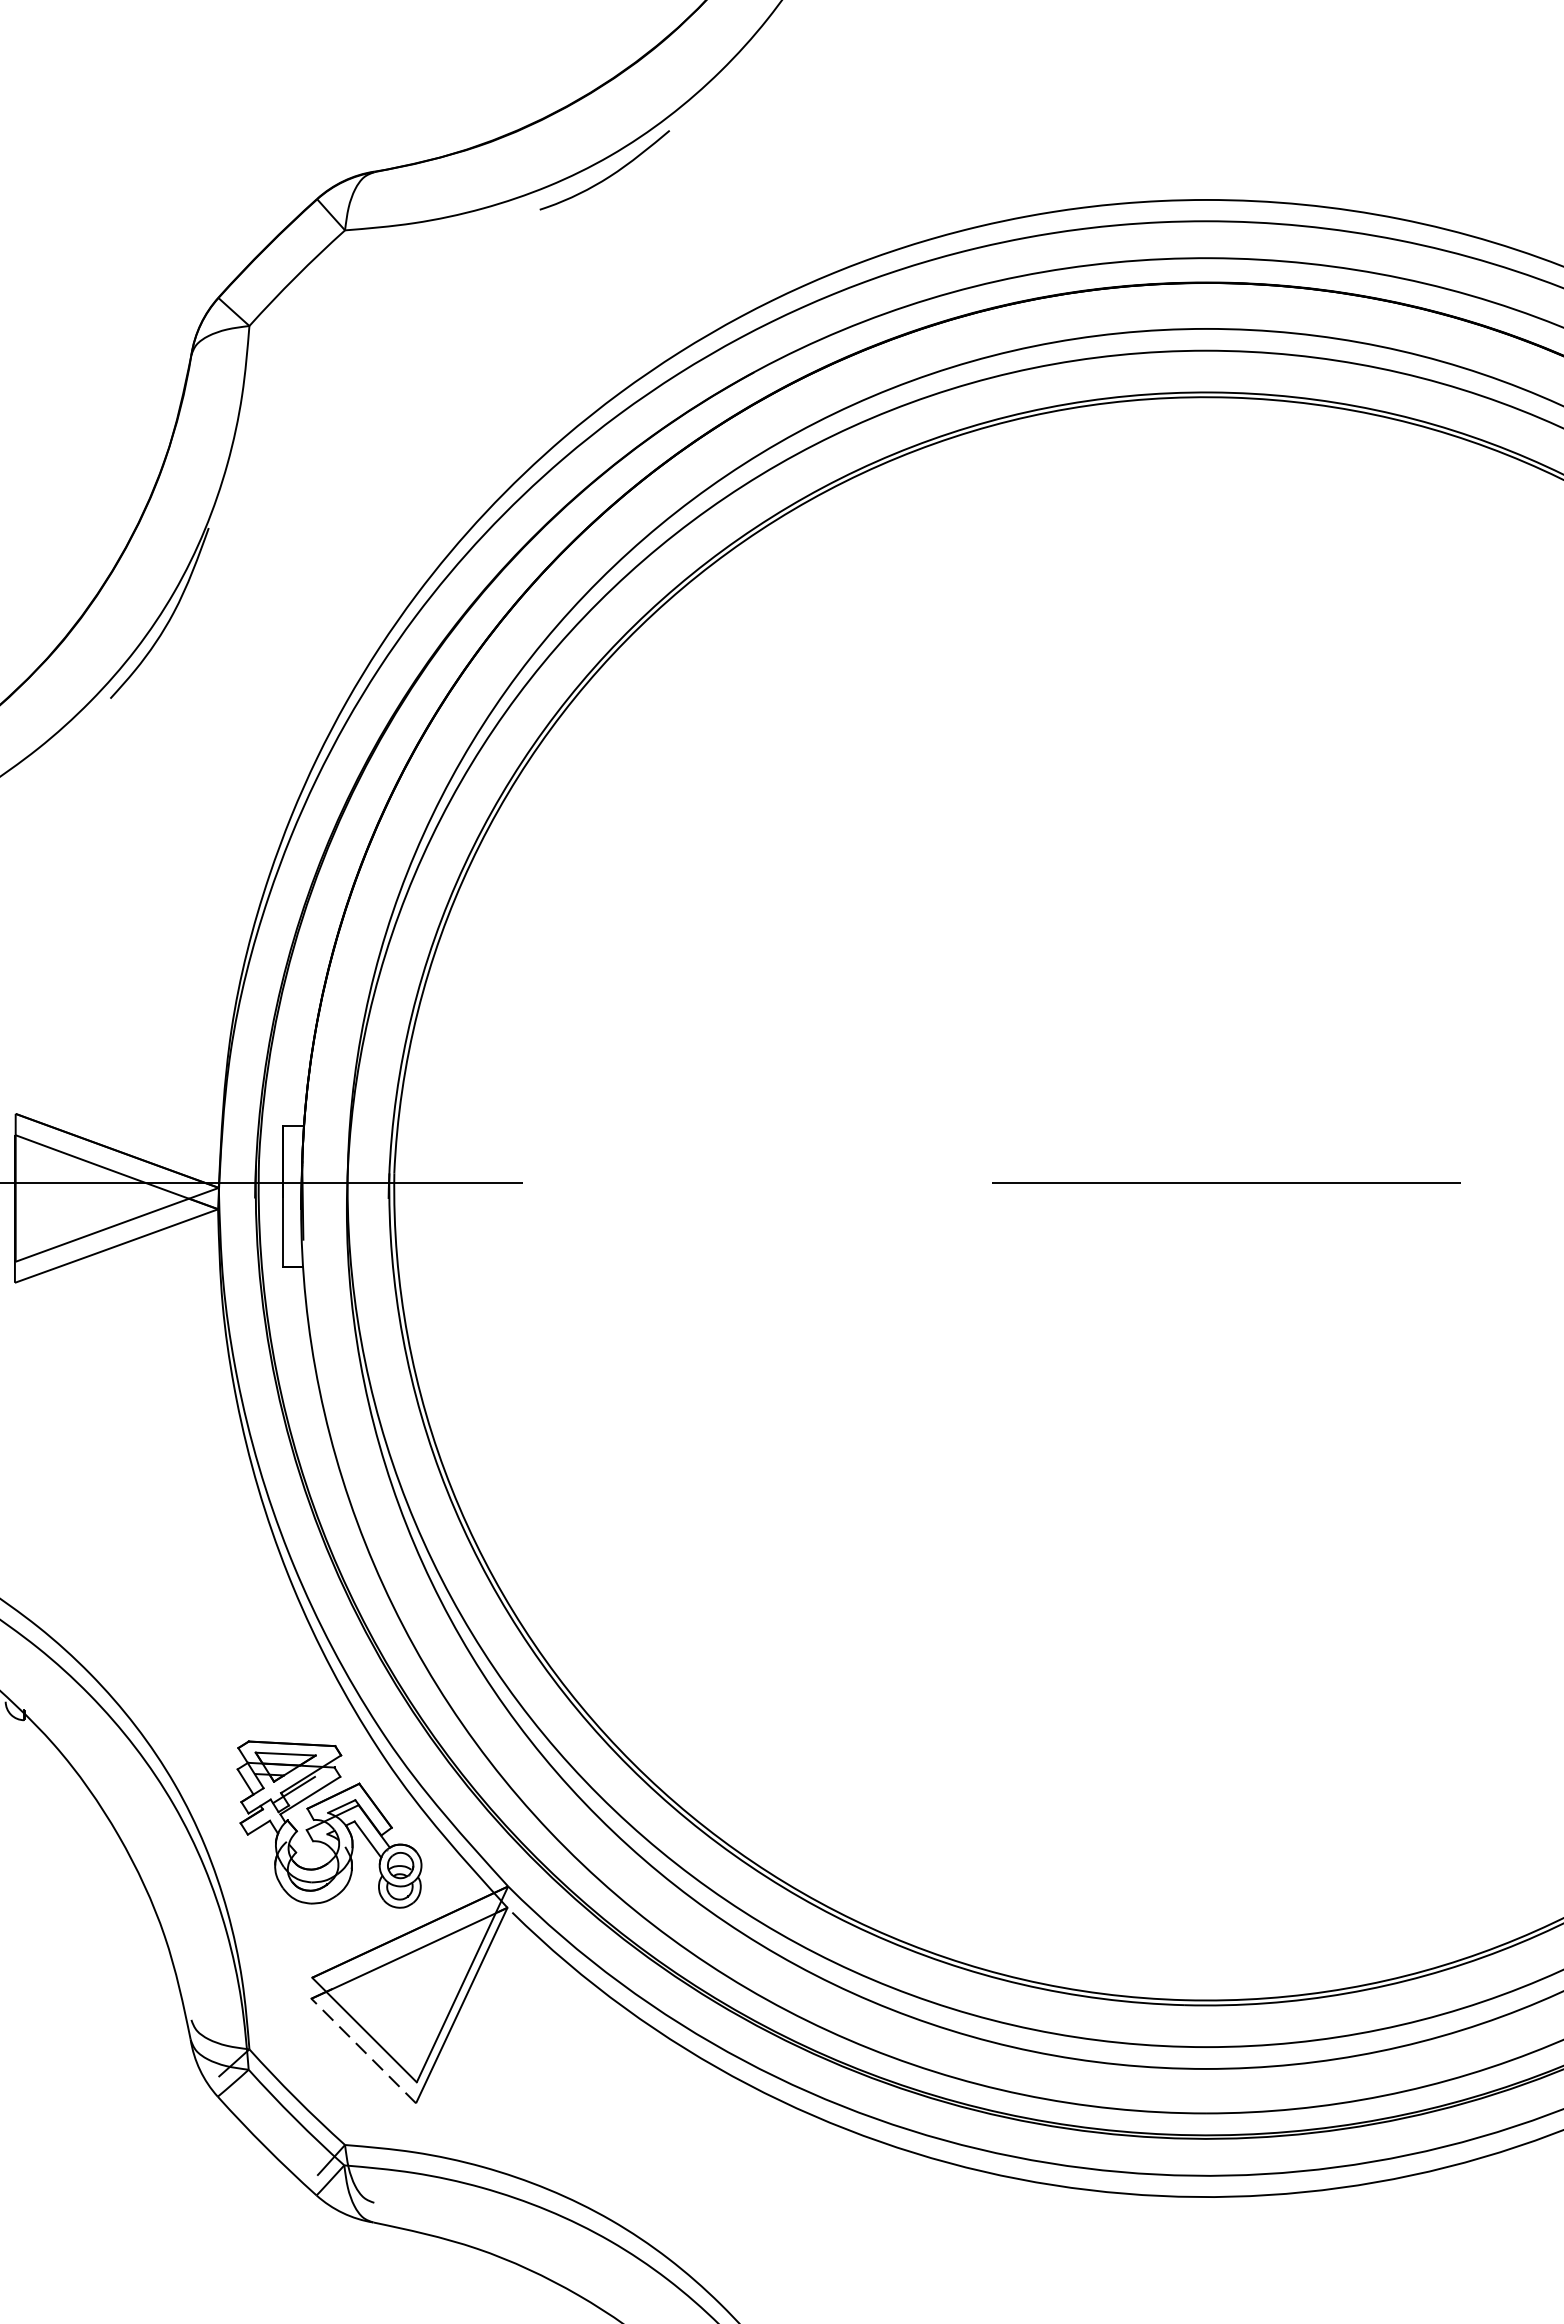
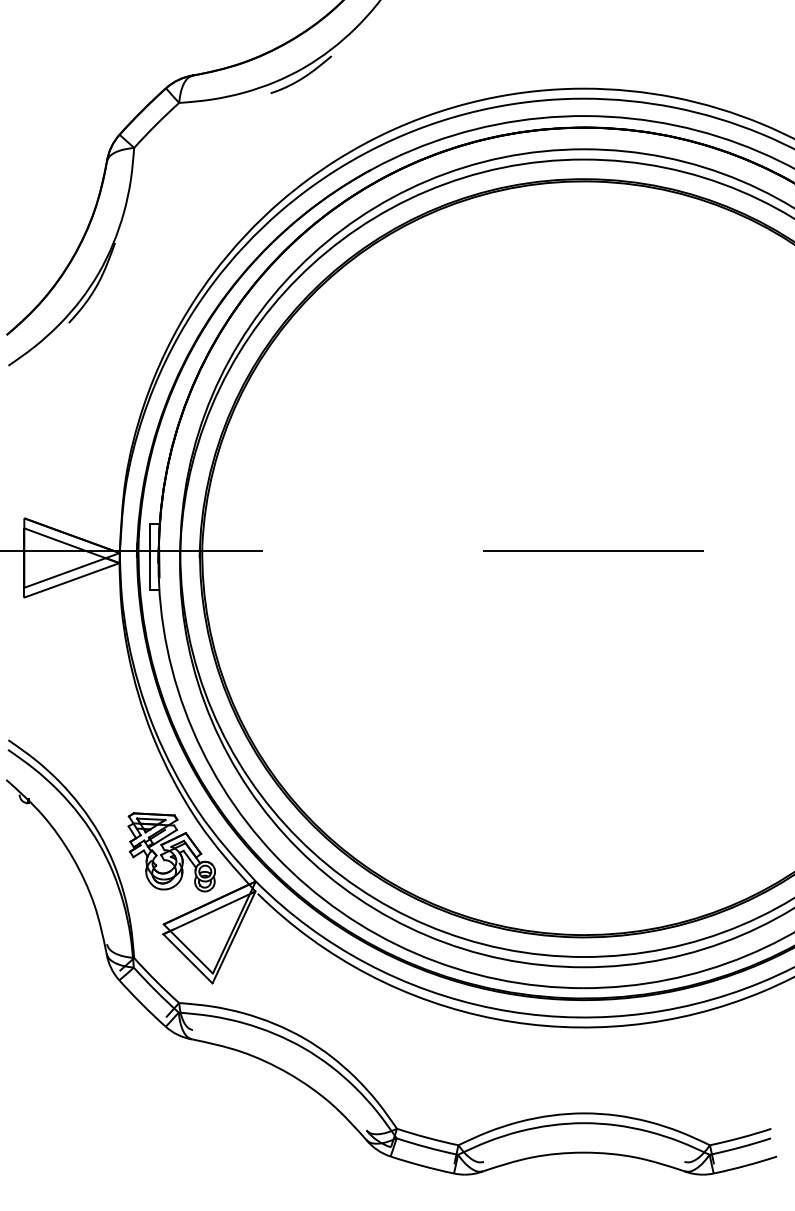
line: (362, 2050) -> (187, 958), dashed -> solid

